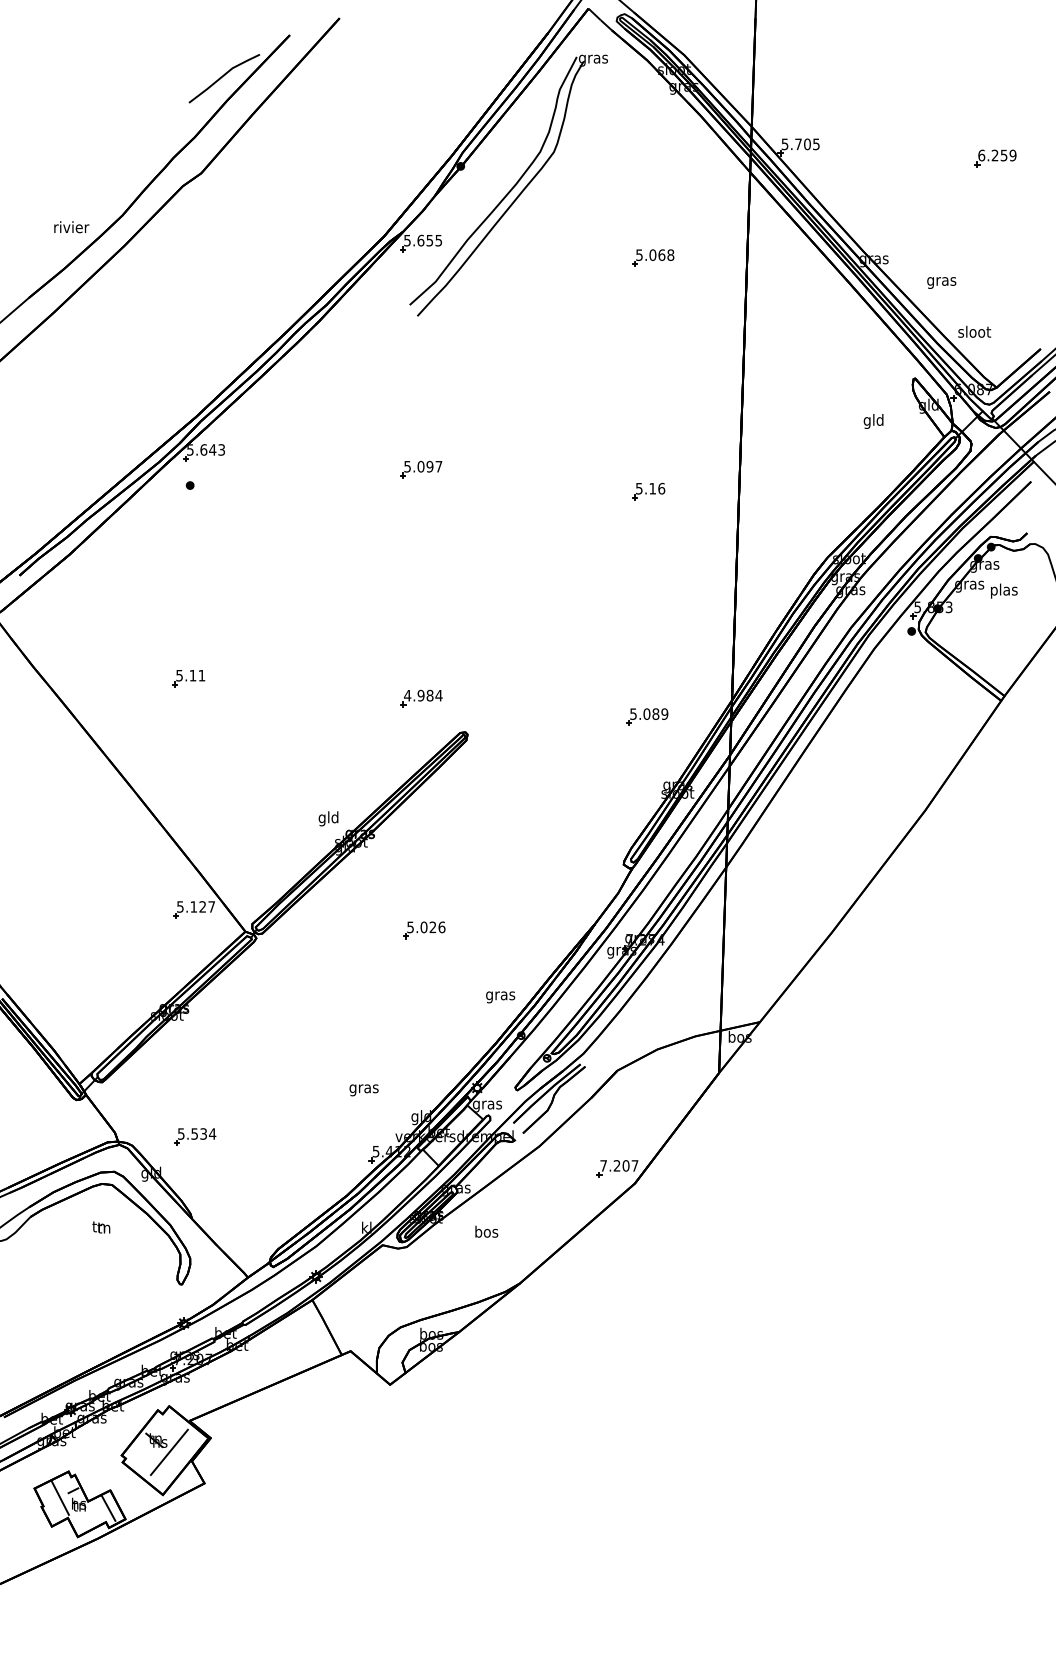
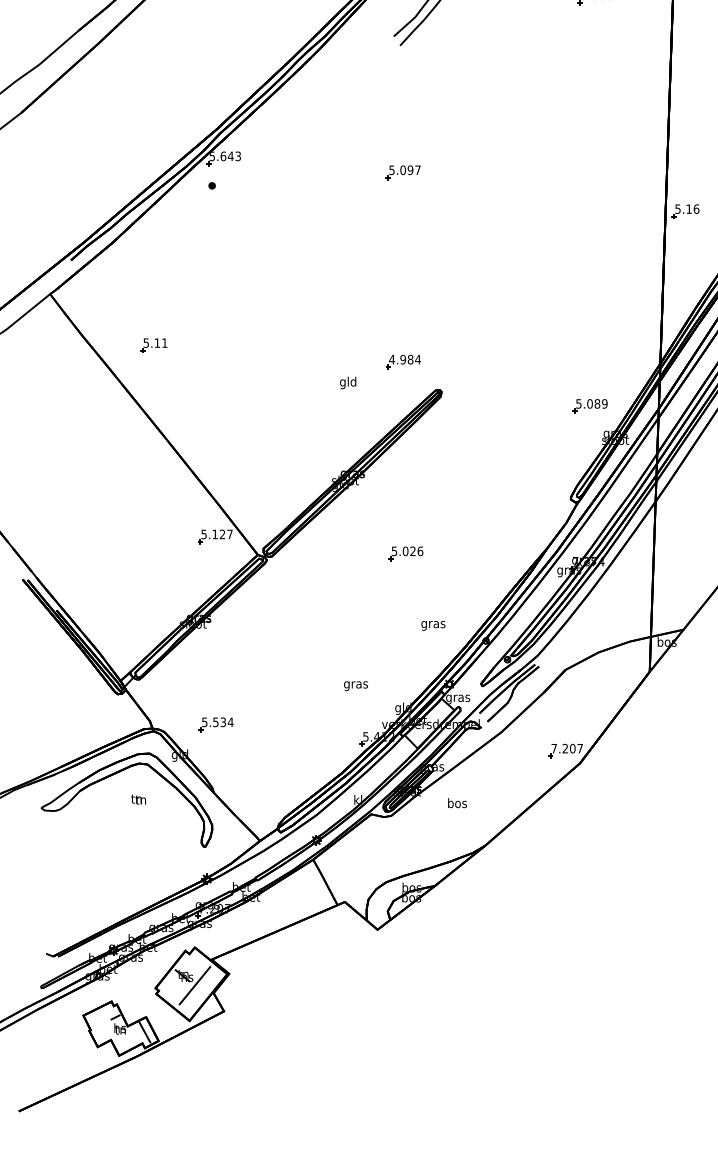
part: (648, 491) -> (685, 211), moved
part: (188, 678) -> (153, 345), moved
part: (647, 716) -> (590, 405), moved
text: (328, 818) -> (348, 382), moved
text: (500, 997) -> (433, 625), moved
line: (59, 1497) -> (104, 1023), removed

